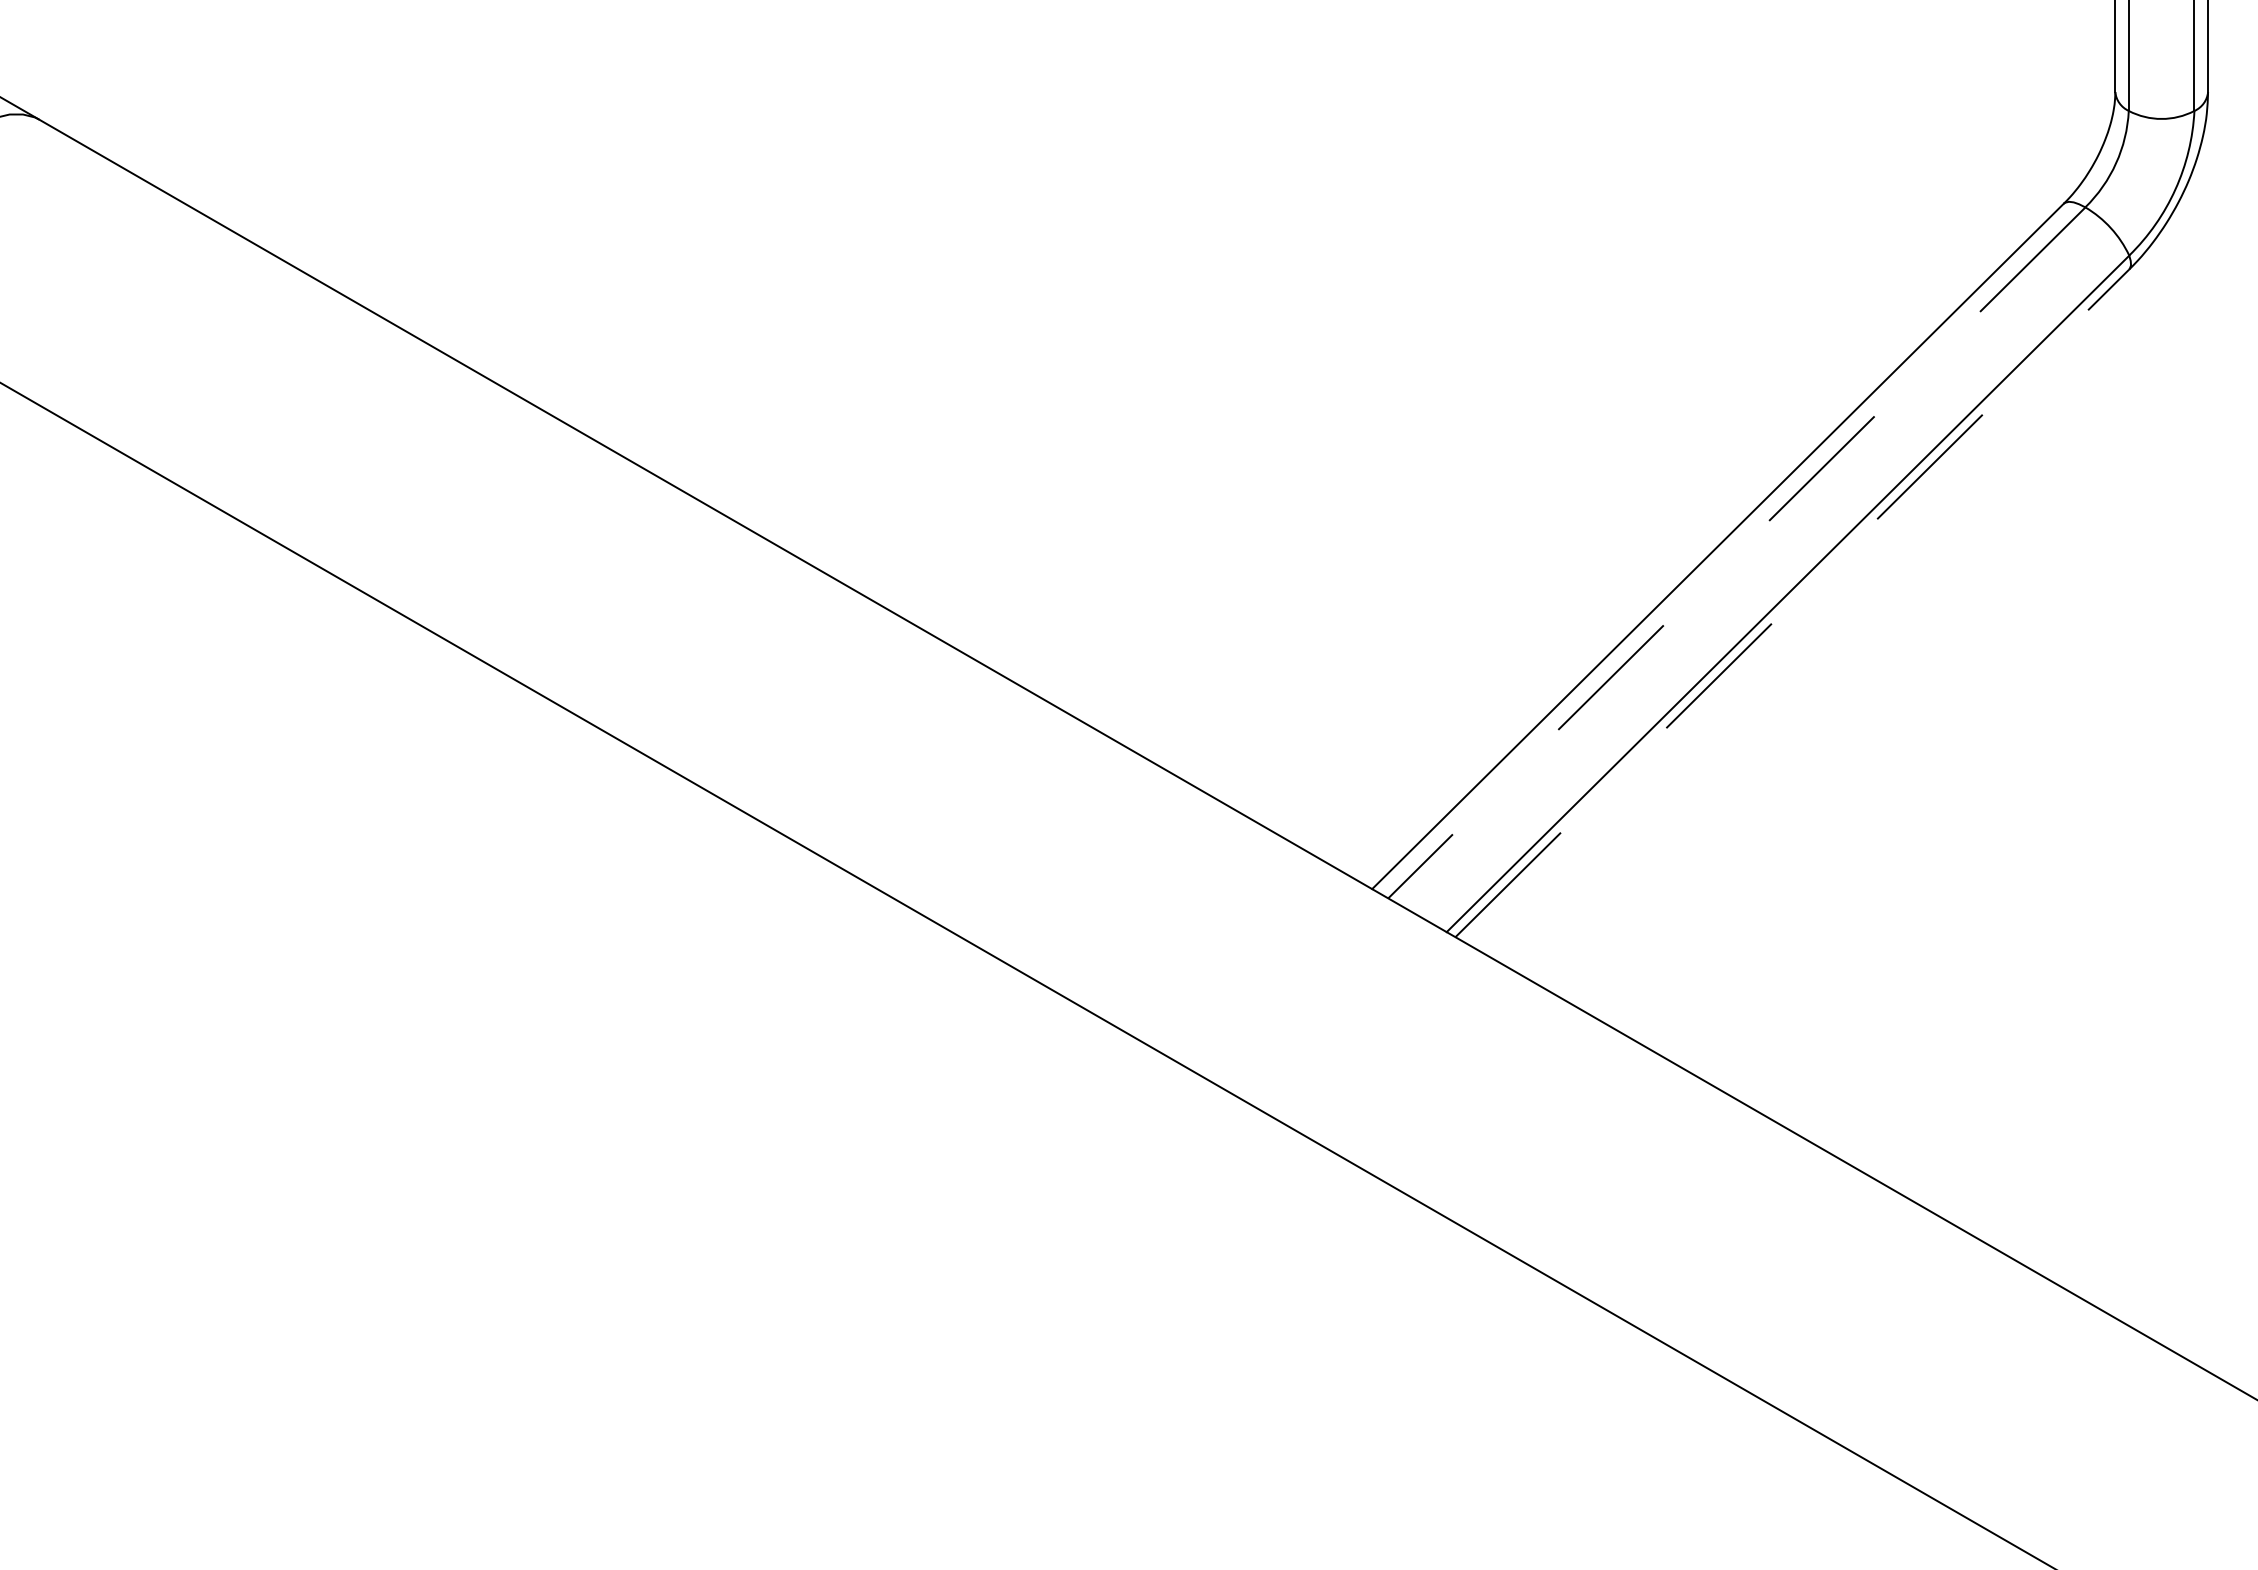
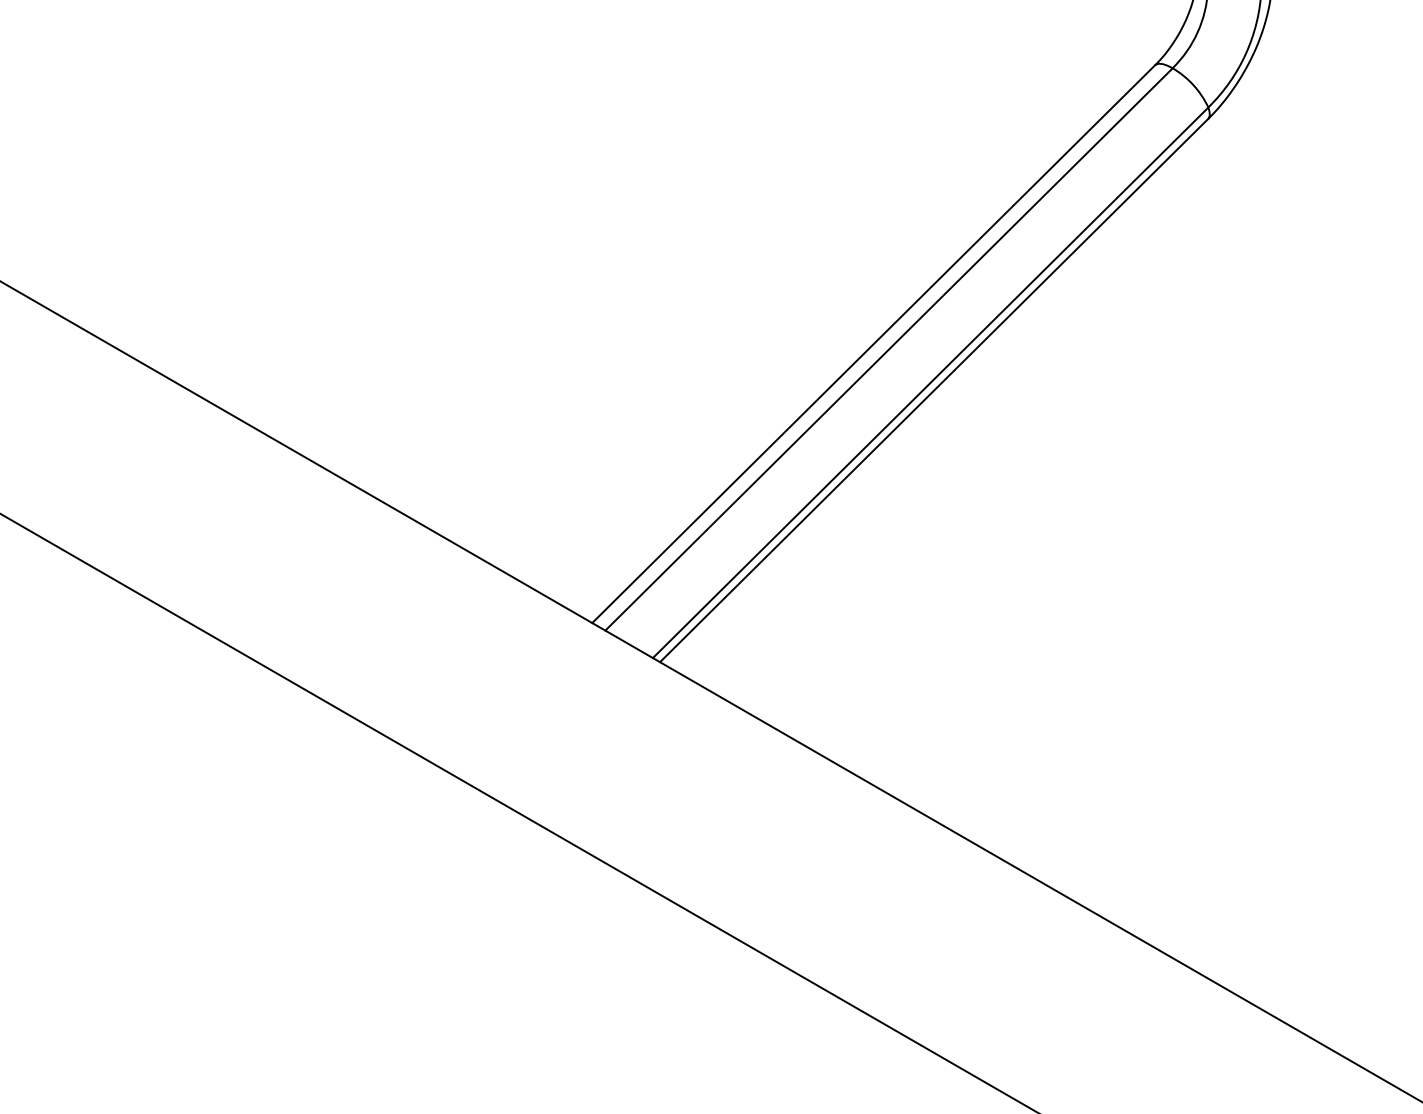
line: (1736, 552) -> (888, 349), dashed -> solid
line: (1792, 603) -> (934, 390), dashed -> solid

